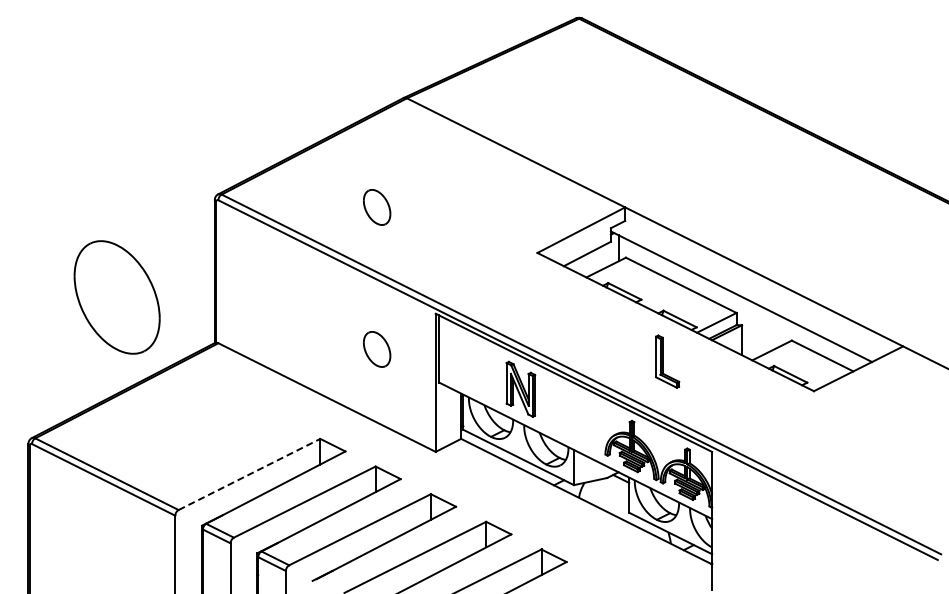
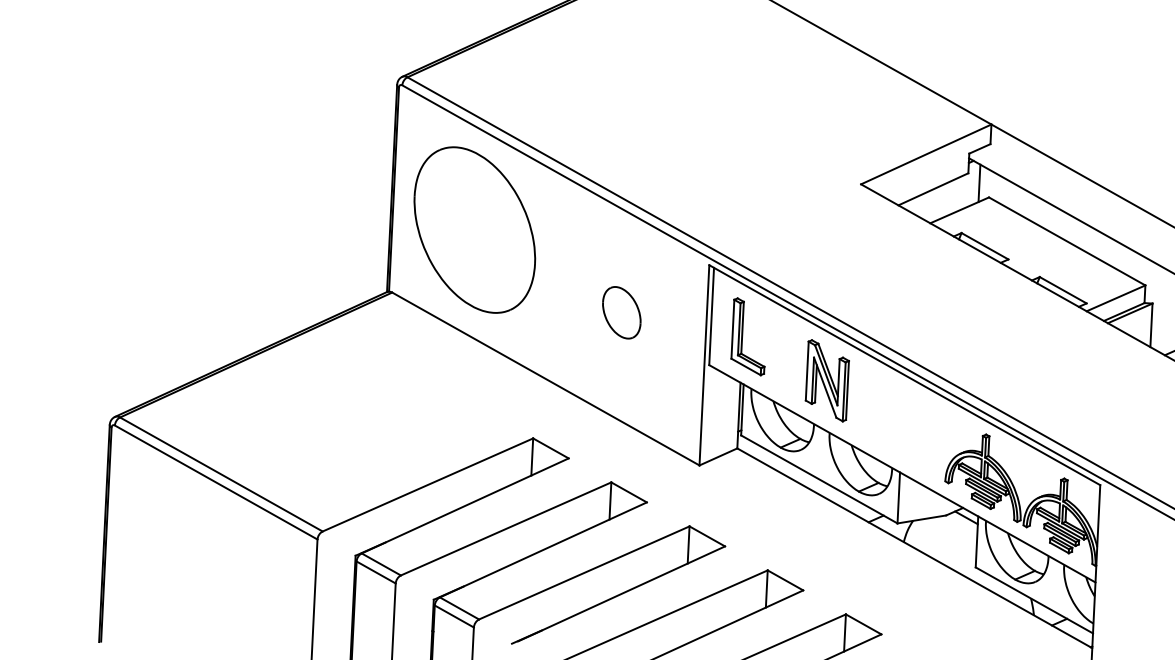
part: (377, 207) -> (632, 107), removed
part: (116, 297) -> (473, 230), moved
part: (667, 361) -> (749, 336), moved
line: (249, 474) -> (427, 485), dashed -> solid

